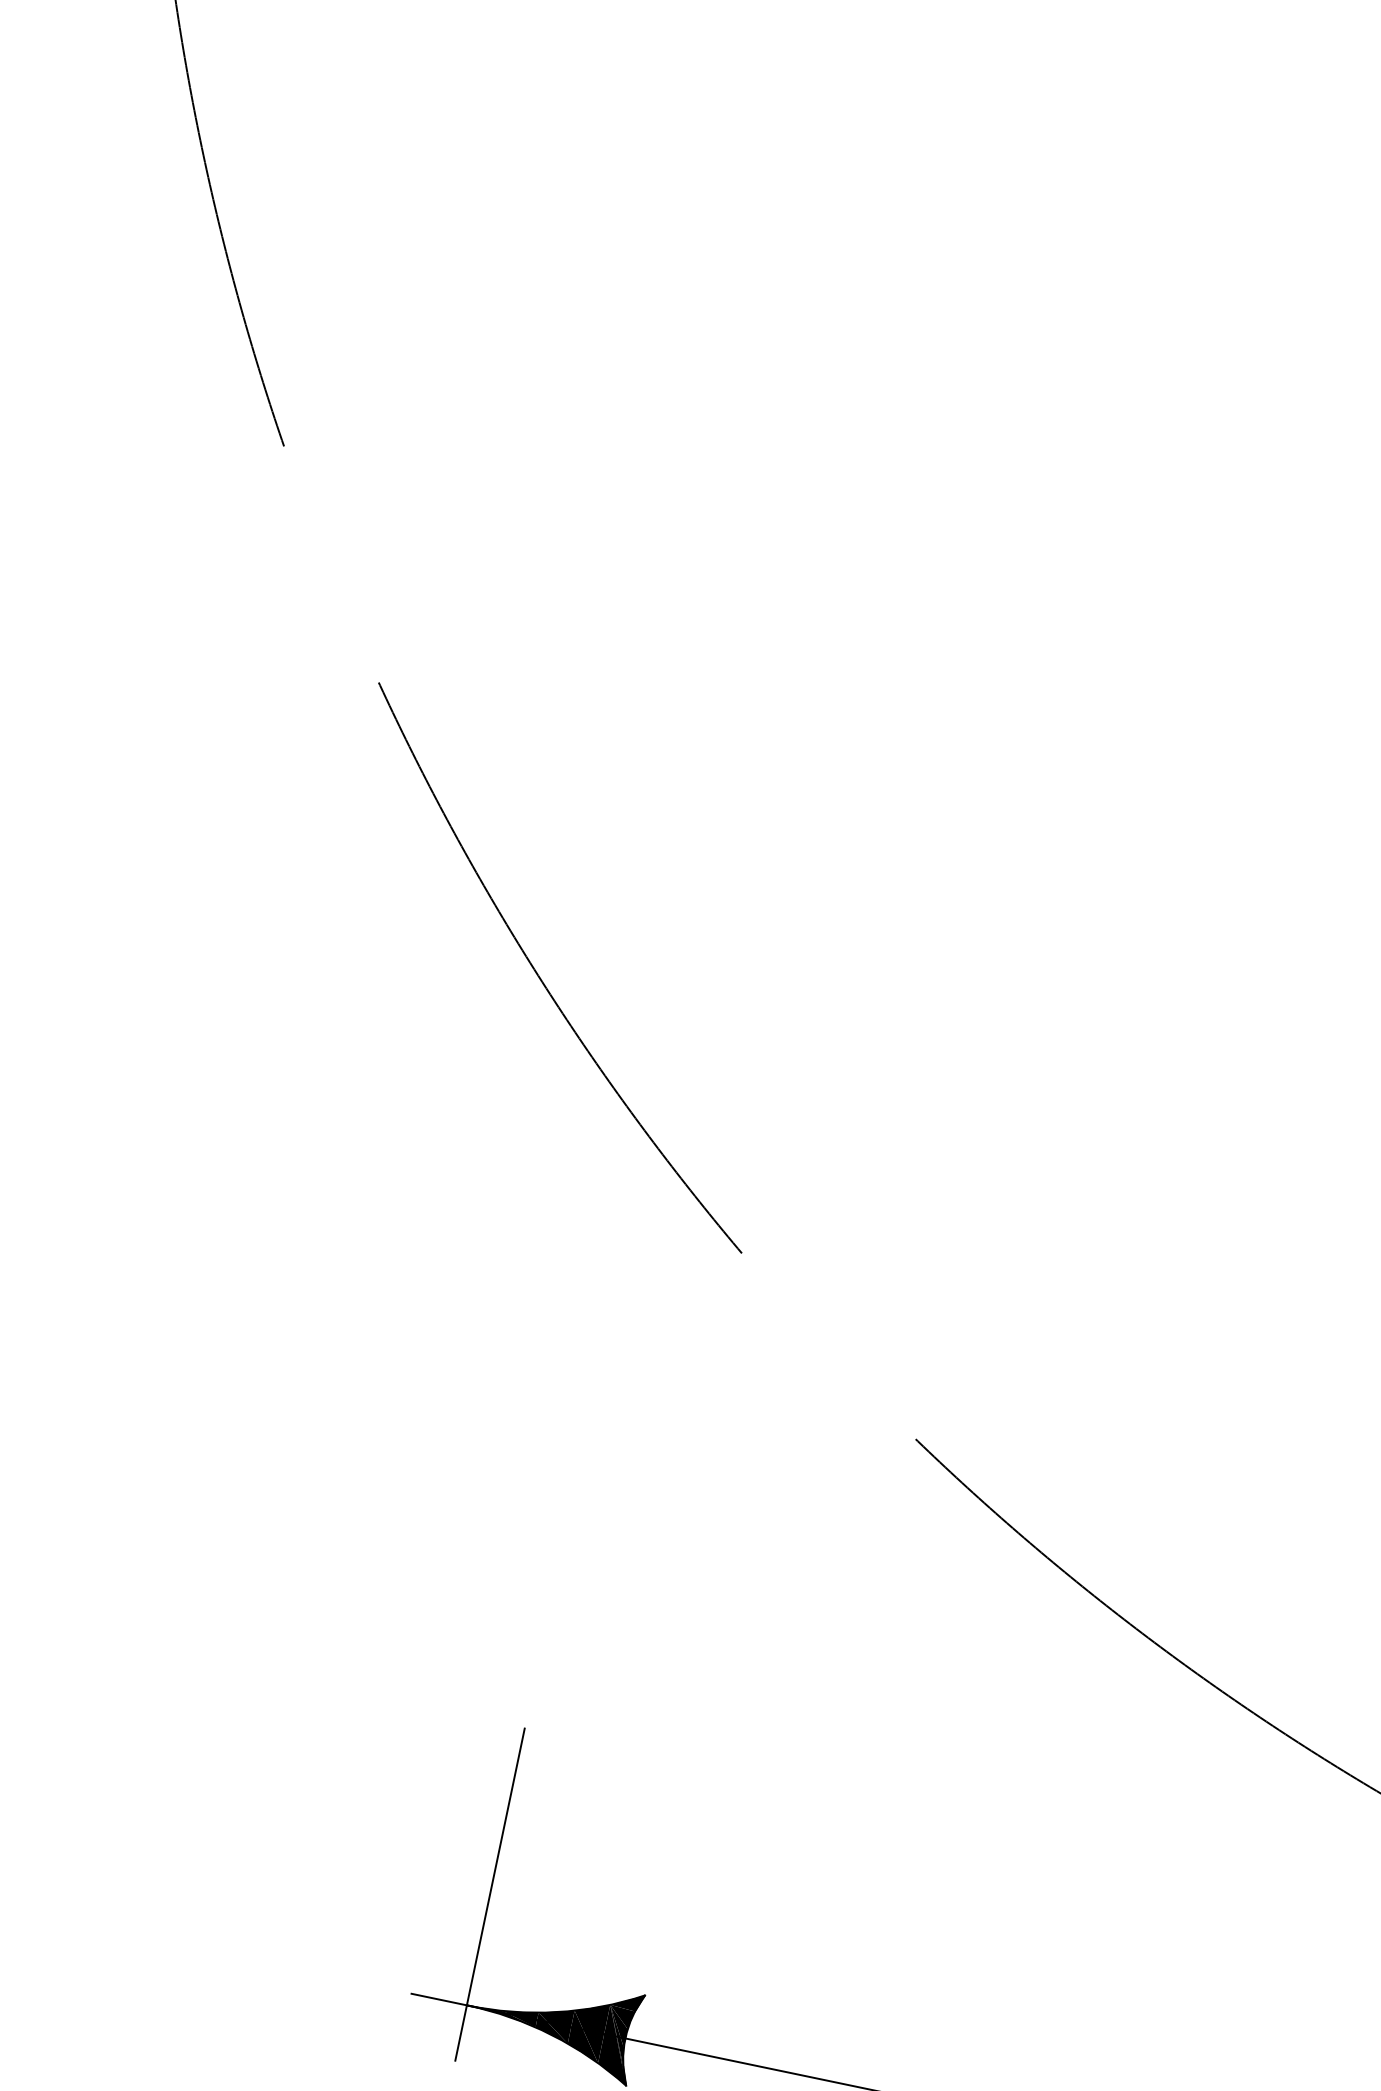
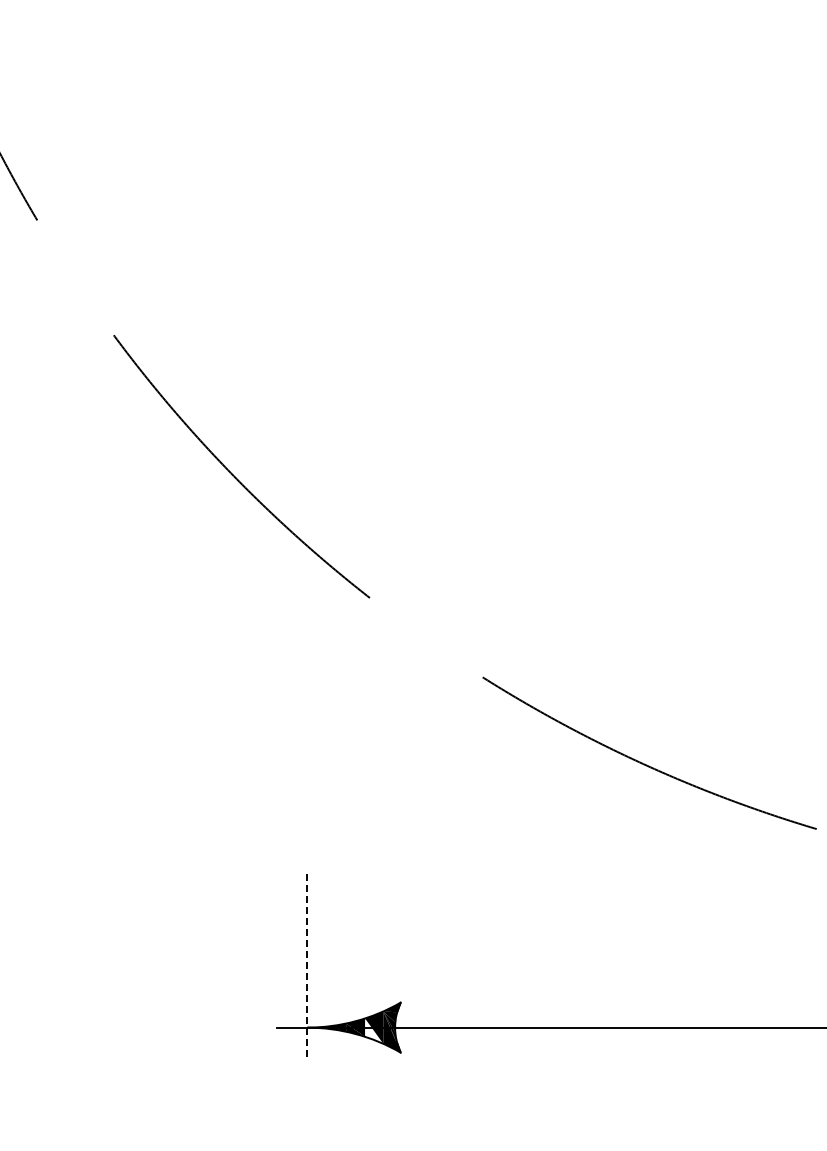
line: (490, 1895) -> (307, 966), solid -> dashed
fill: (587, 2035) -> (374, 1030), removed

